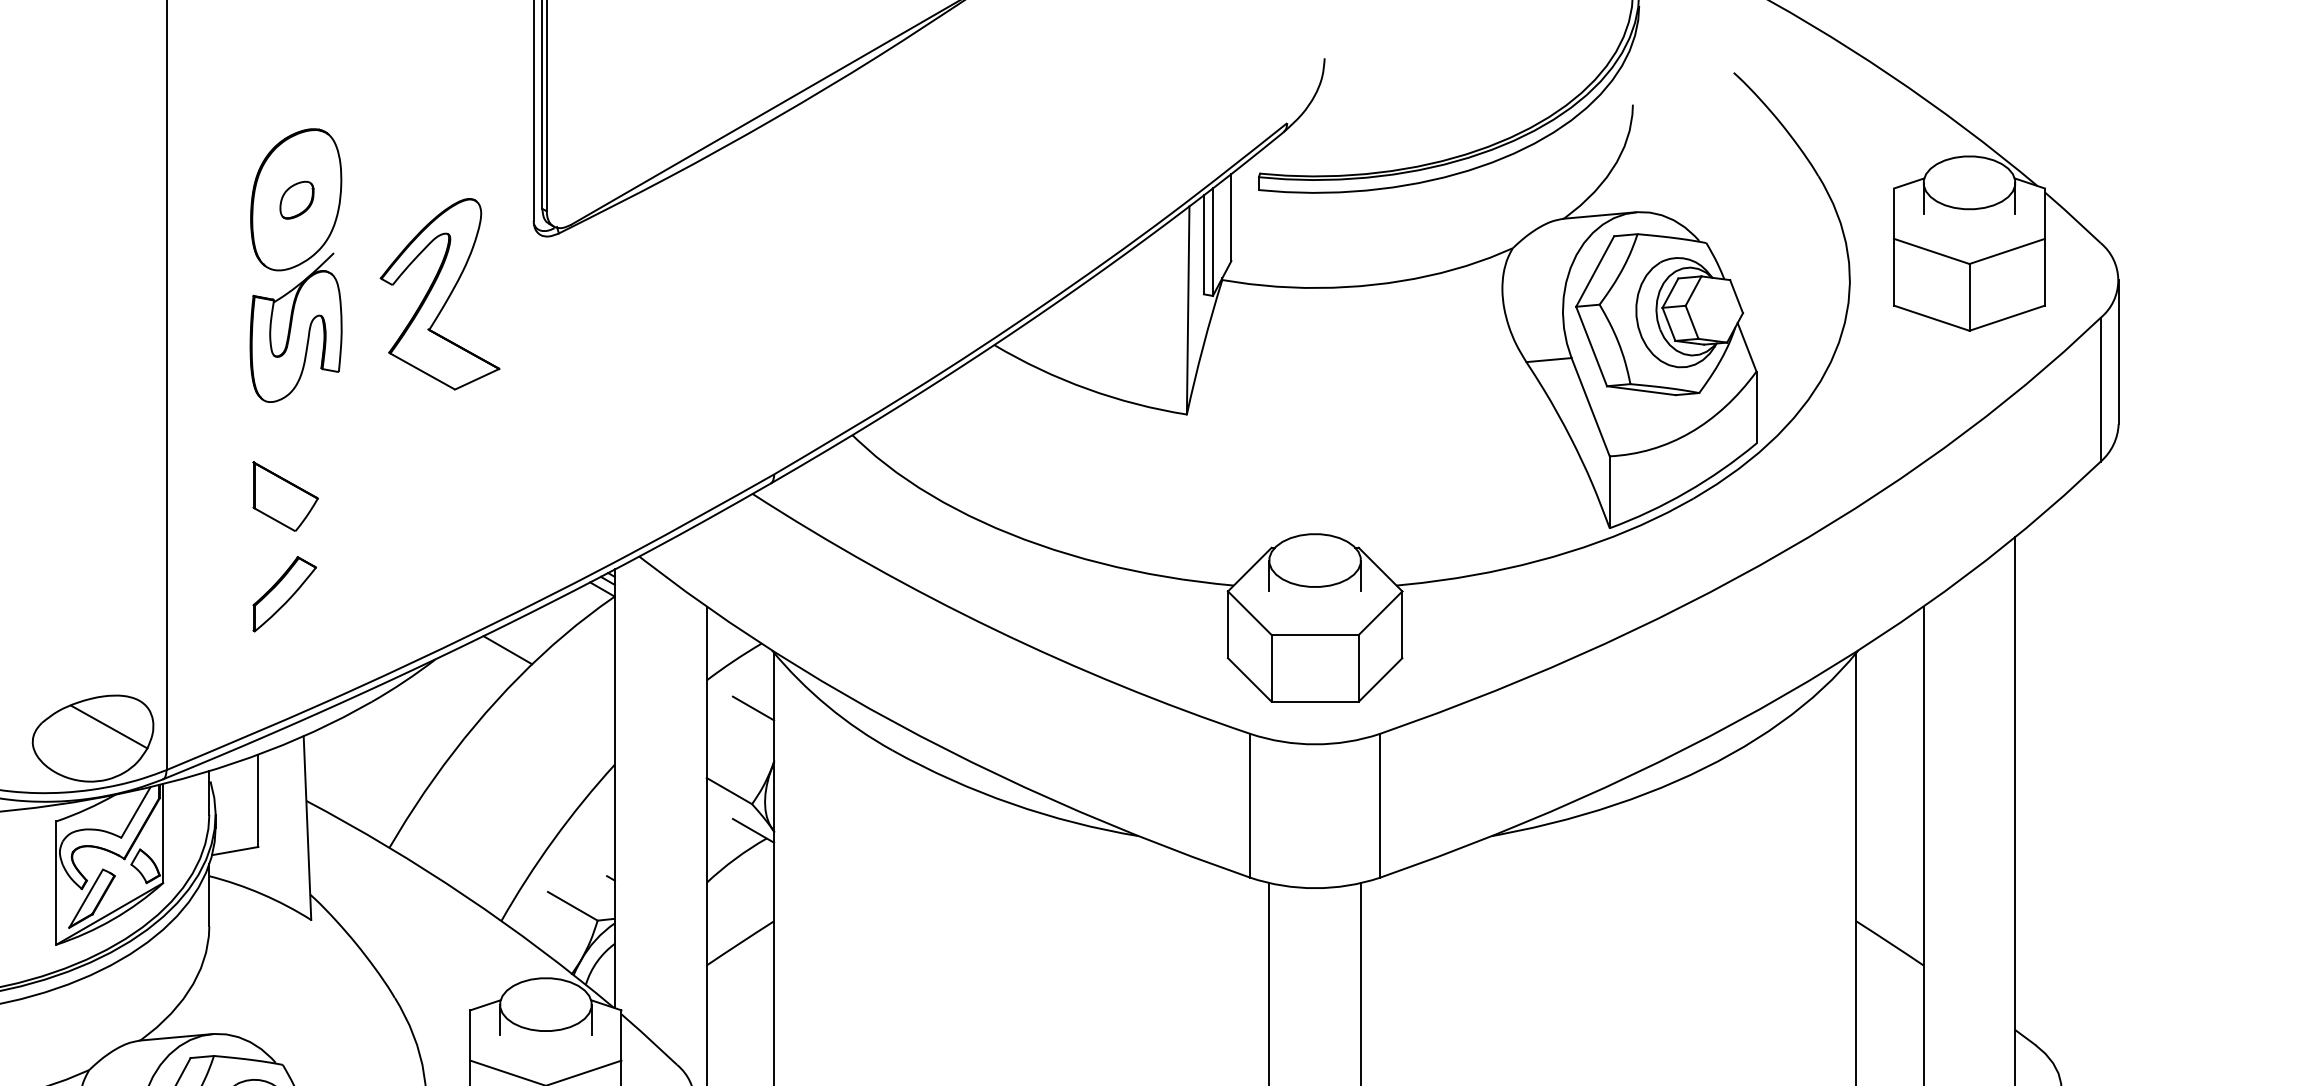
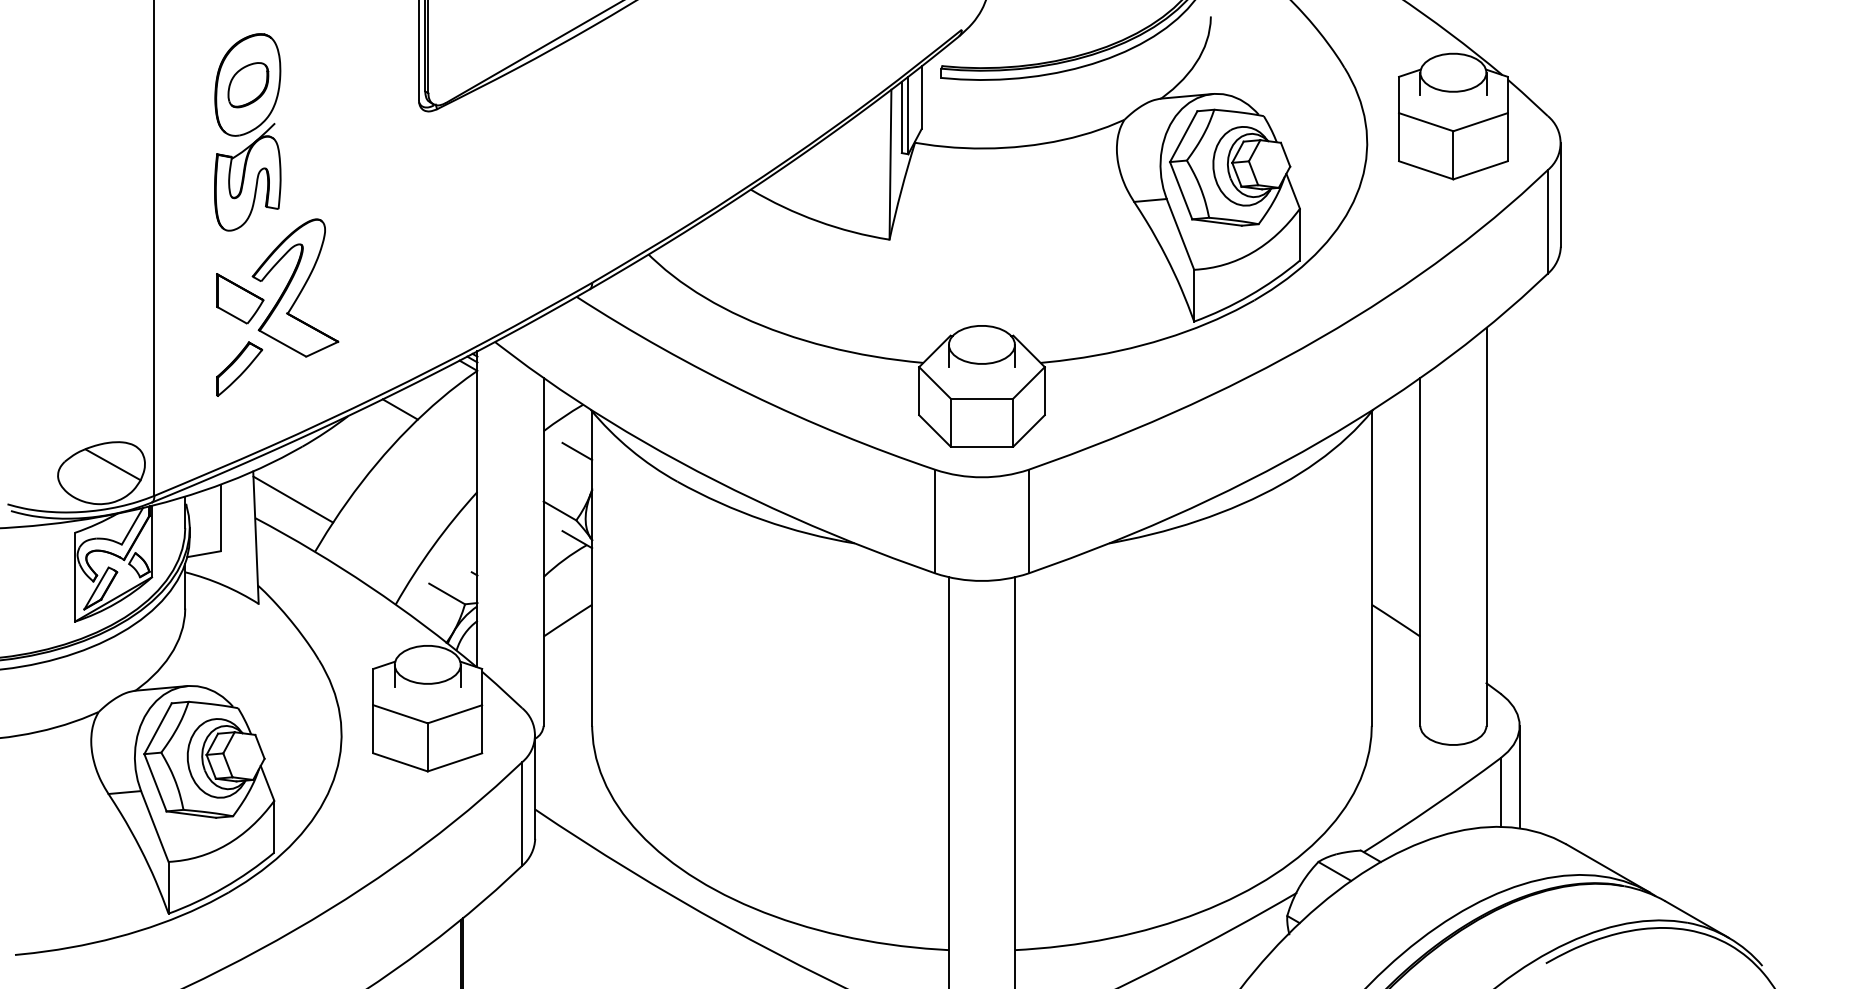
part: (297, 200) -> (248, 85), size x1.67
part: (440, 293) -> (295, 287), moved
line: (359, 775) -> (293, 499), added

